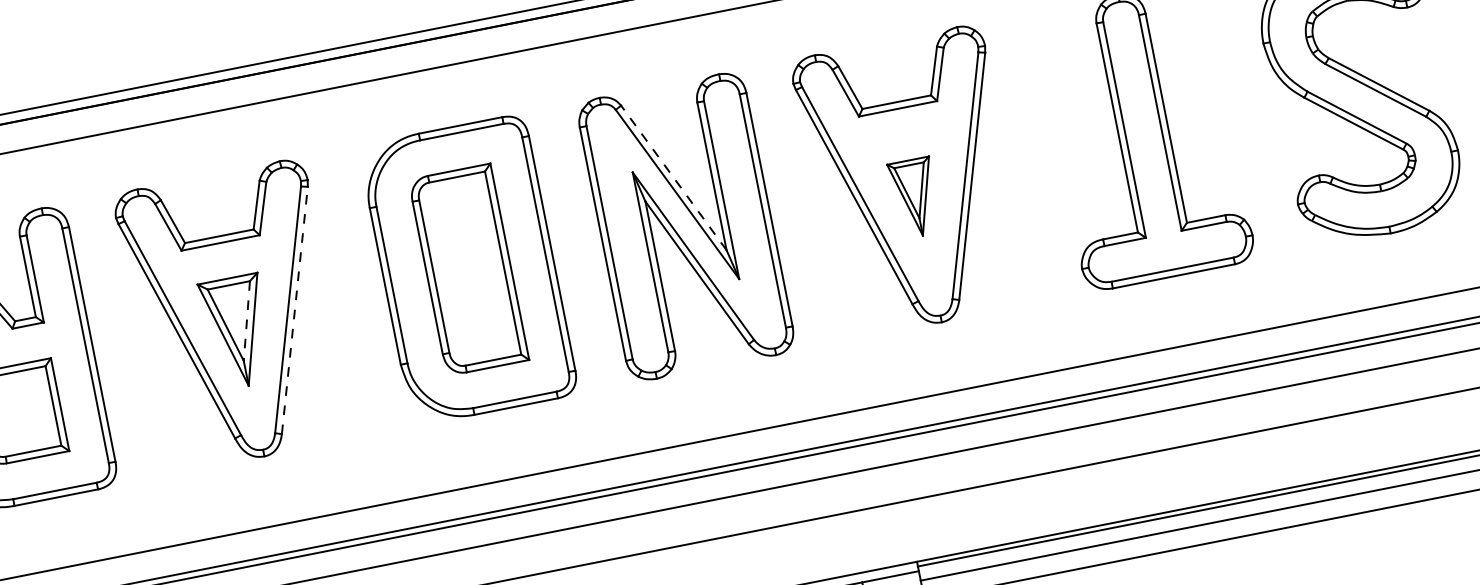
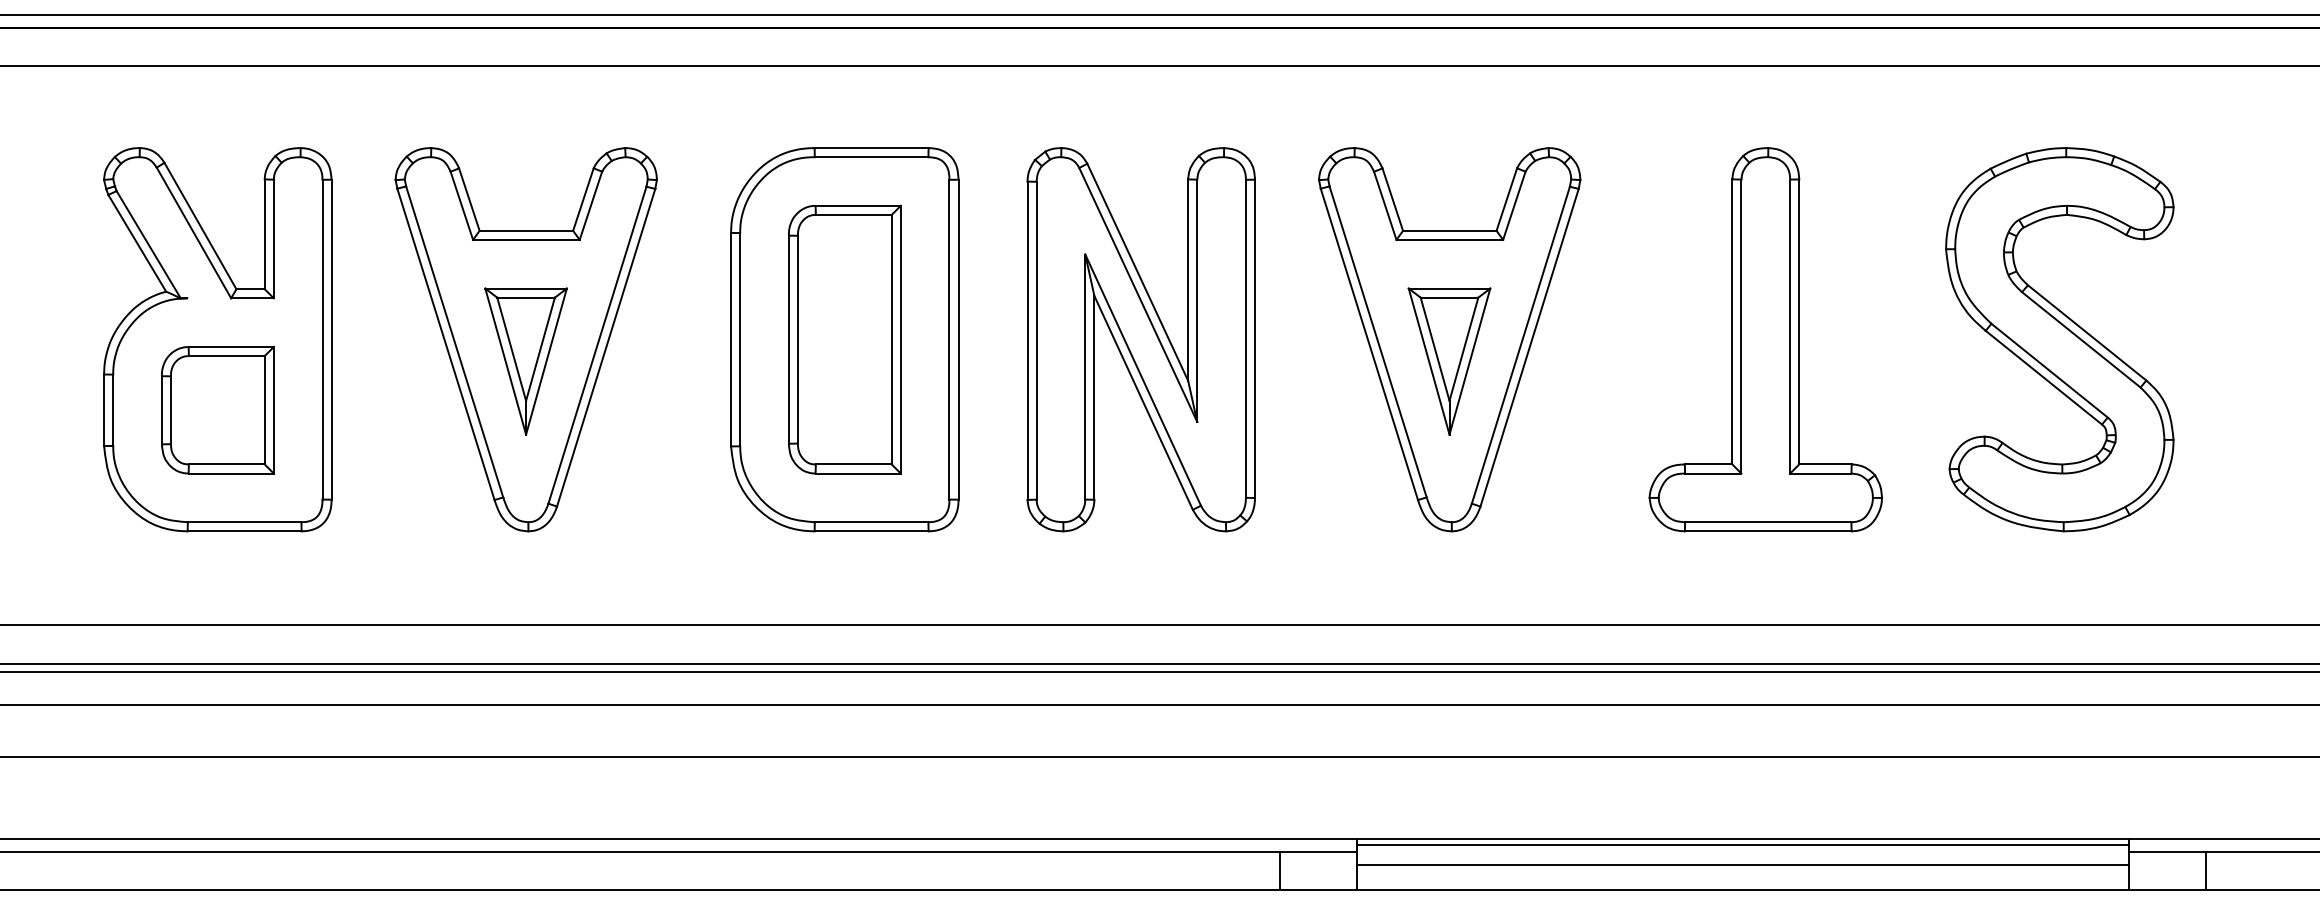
line: (673, 178) -> (1137, 272), dashed -> solid
part: (915, 198) -> (1449, 361), size x1.43
line: (295, 310) -> (606, 347), dashed -> solid
line: (246, 321) -> (540, 349), dashed -> solid

